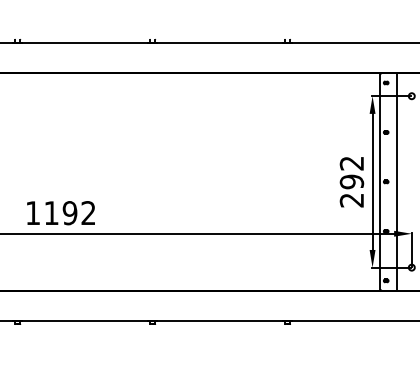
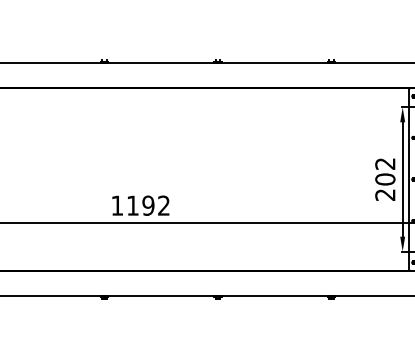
text: (352, 181) -> (385, 179), 292 -> 202

